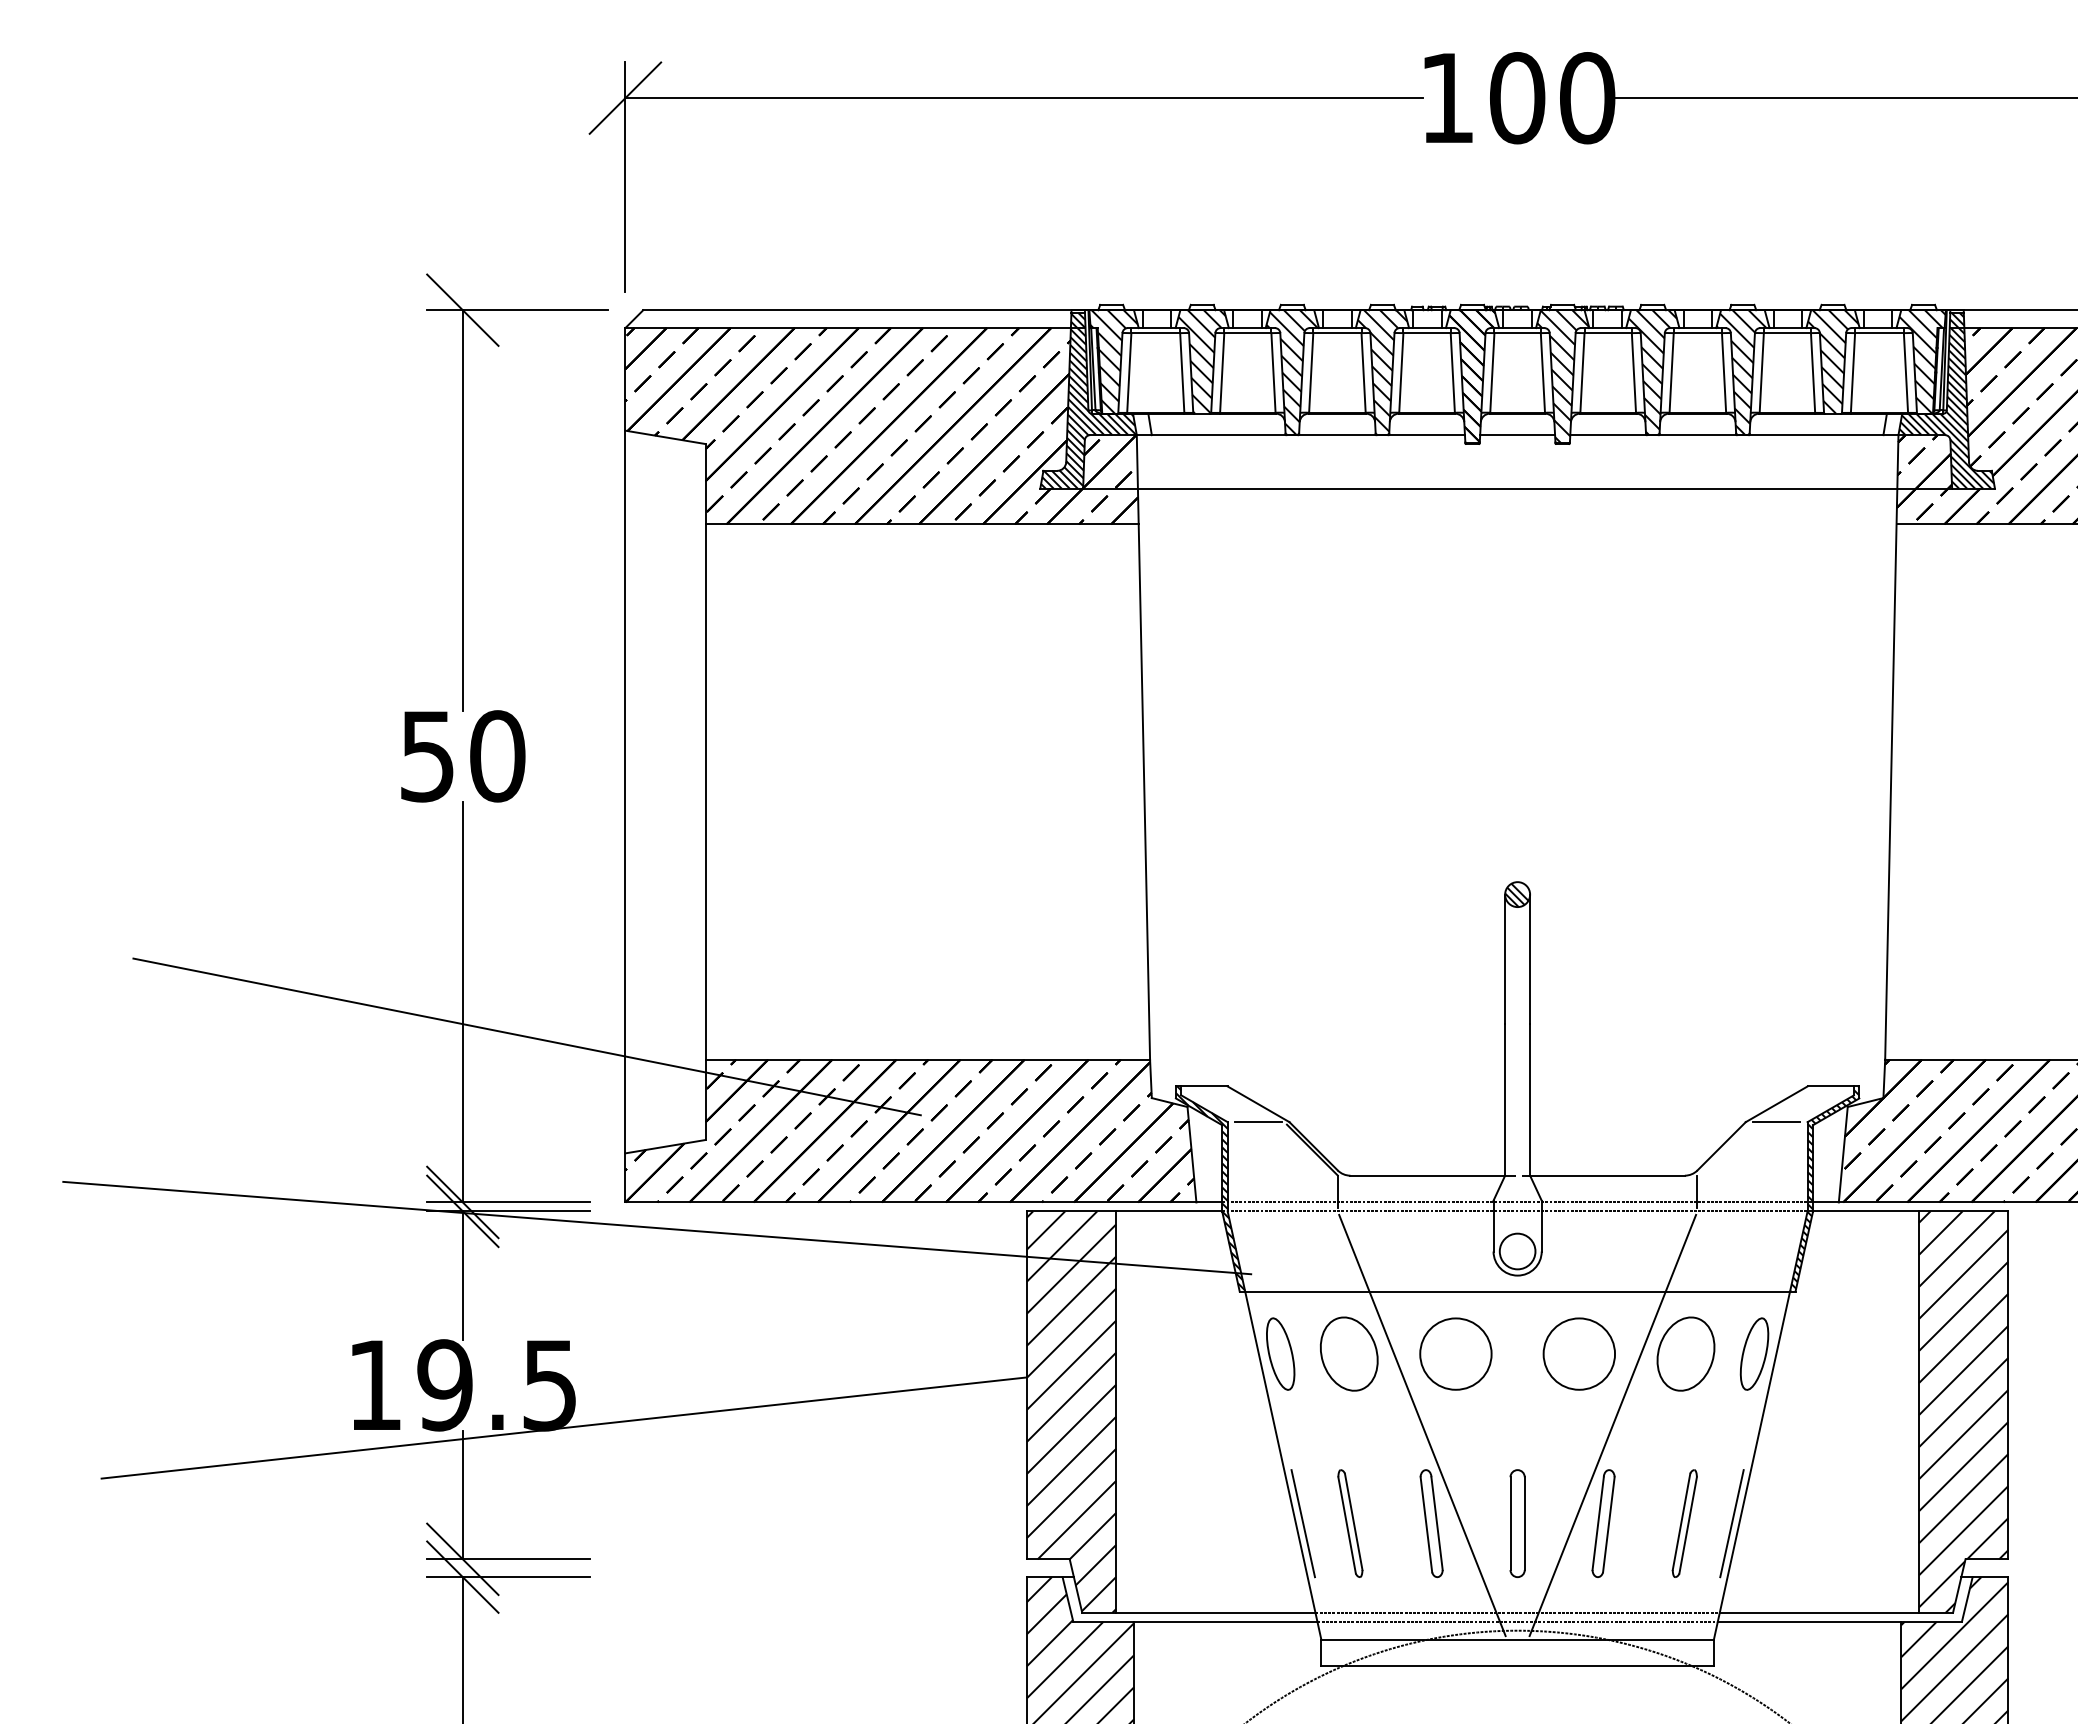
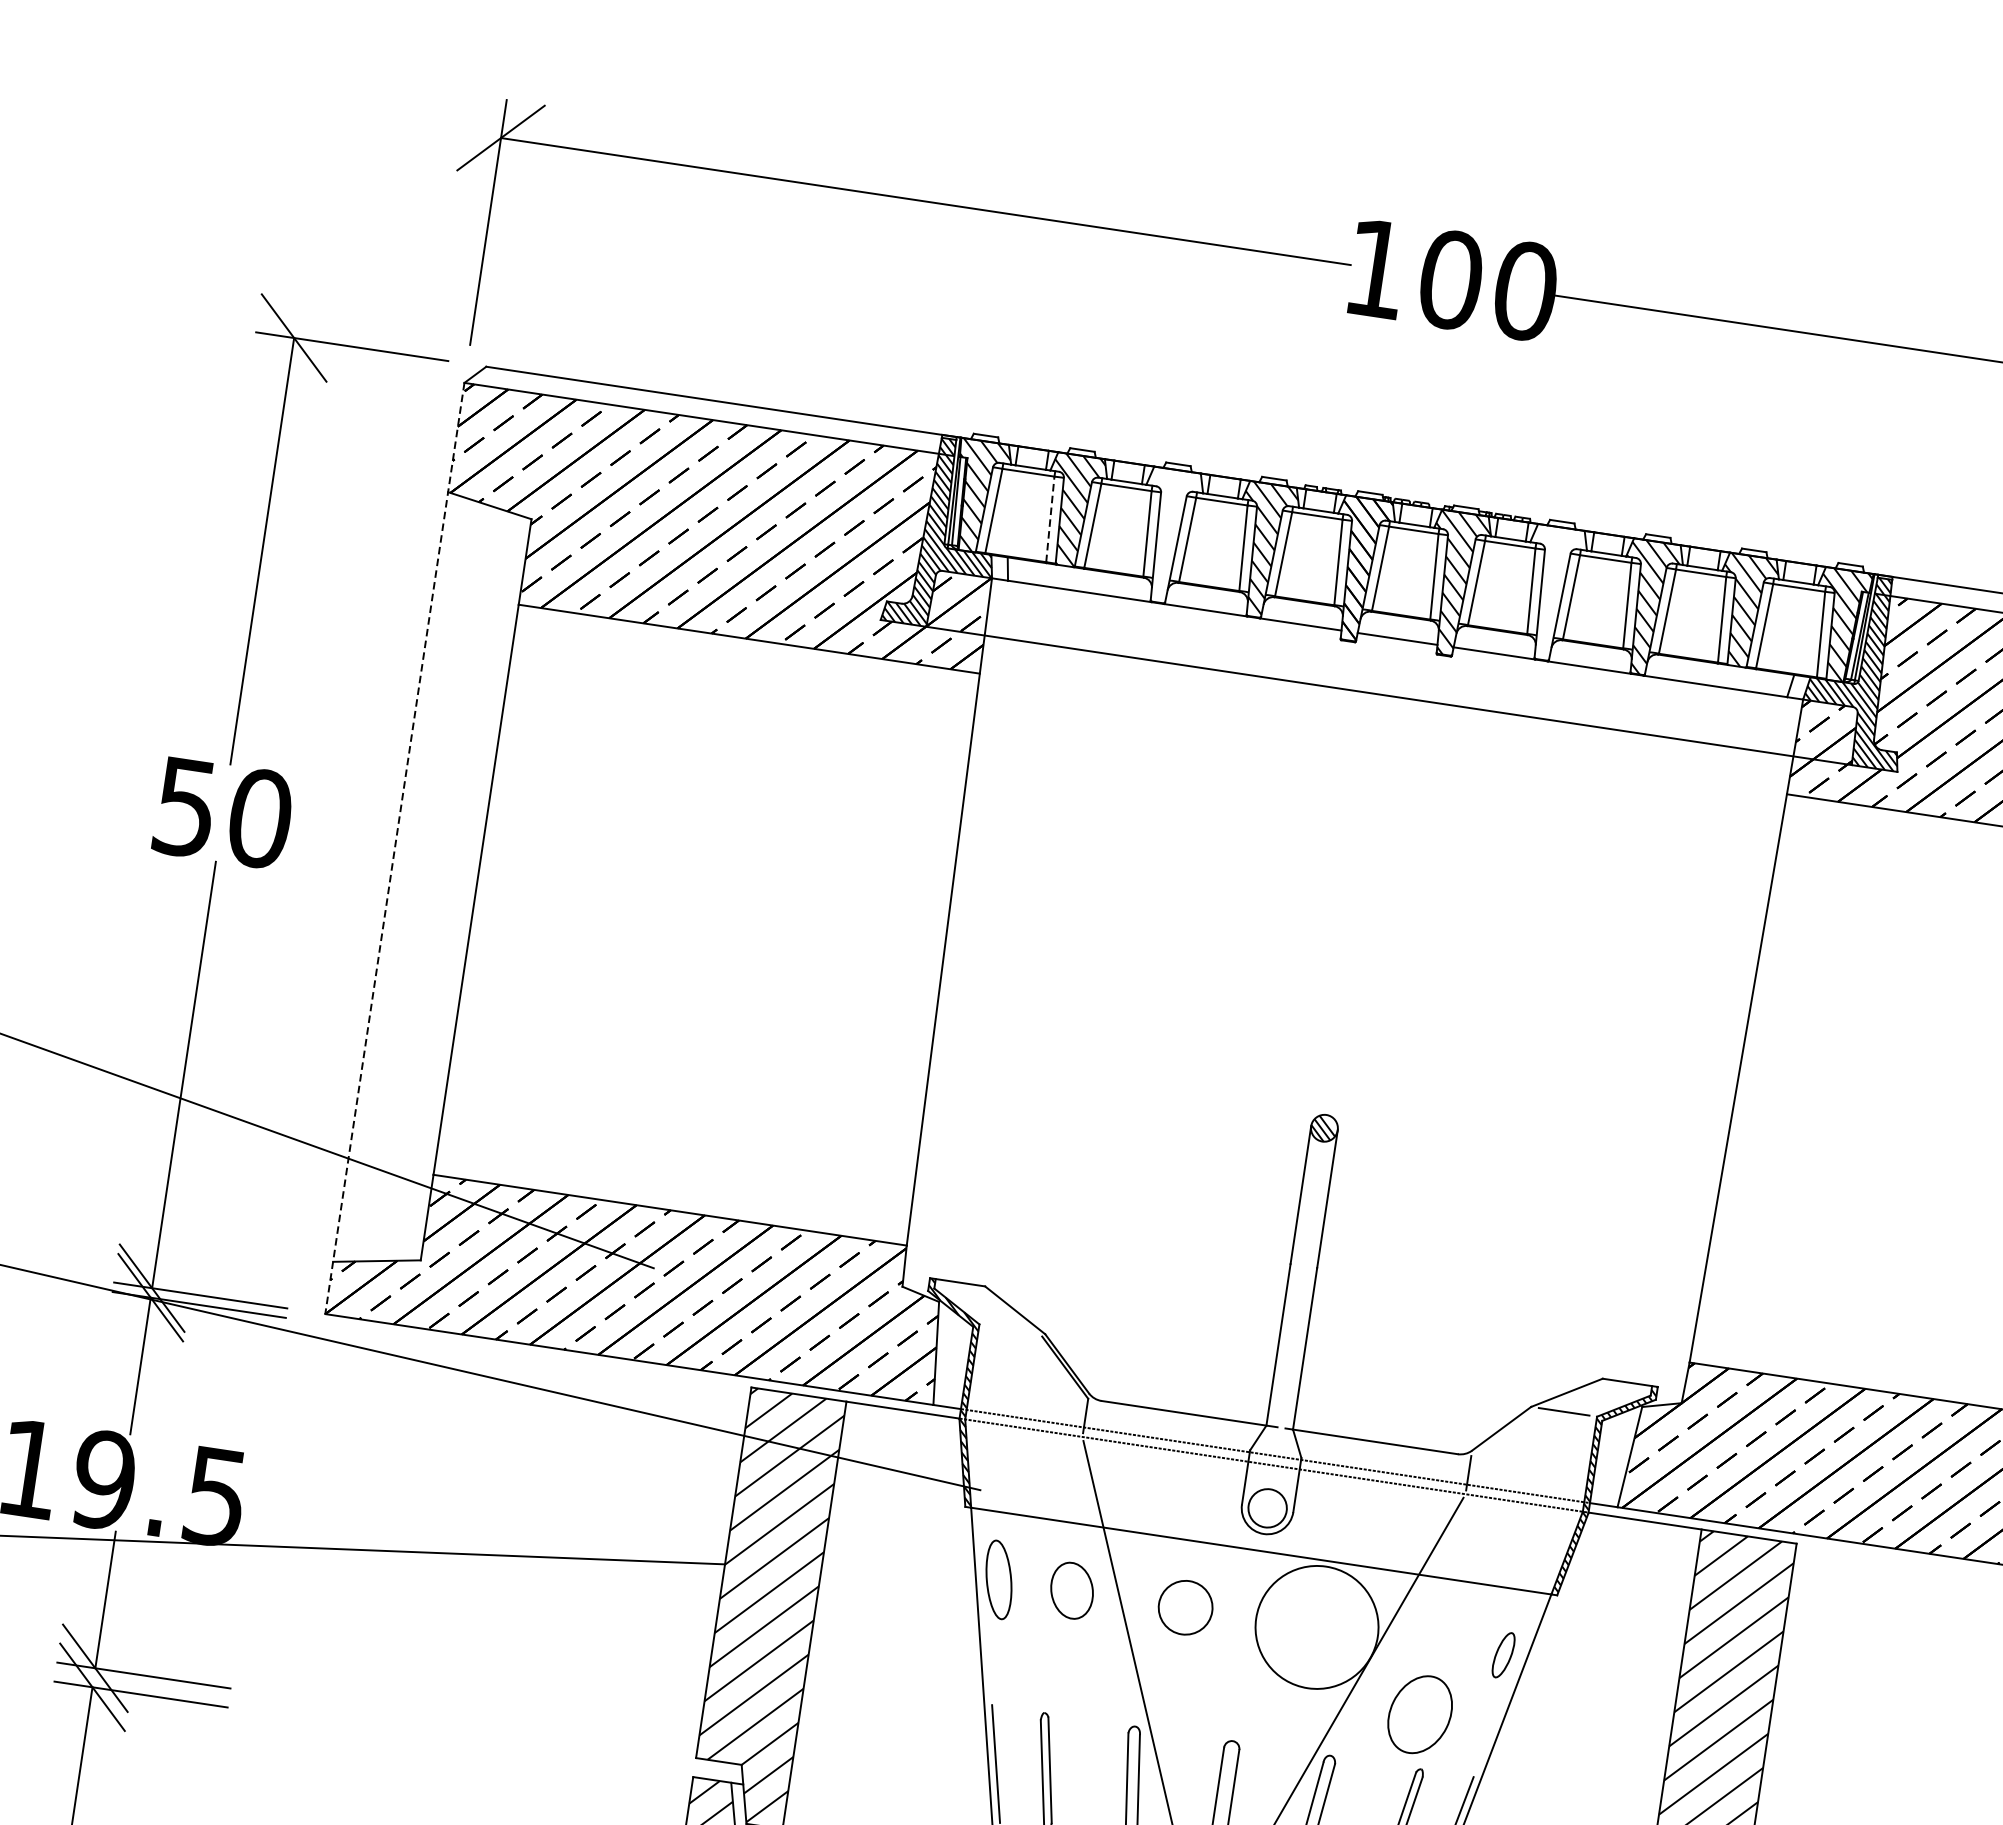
hatch: (1291, 372) -> (1166, 536), removed
hatch: (1652, 372) -> (1551, 593), removed
line: (1182, 373) -> (1050, 519), solid -> dashed
line: (625, 765) -> (394, 848), solid -> dashed
line: (1258, 1122) -> (1012, 1329), removed
part: (1349, 1353) -> (1072, 1590), size x0.7
circle: (1455, 1353) -> (1185, 1607), size x0.7
circle: (1579, 1353) -> (1317, 1626), size x1.6
part: (1685, 1353) -> (1419, 1713), moved
part: (1754, 1353) -> (1503, 1654), size x0.6

